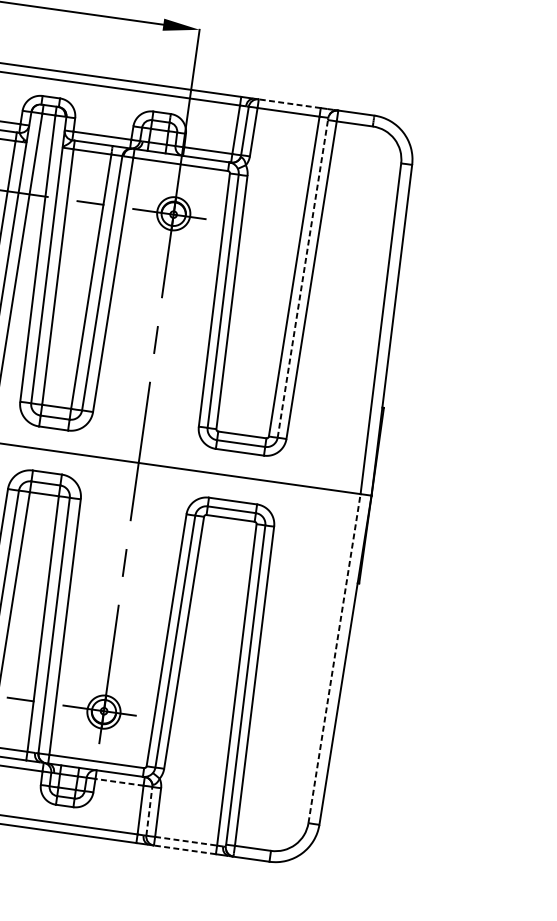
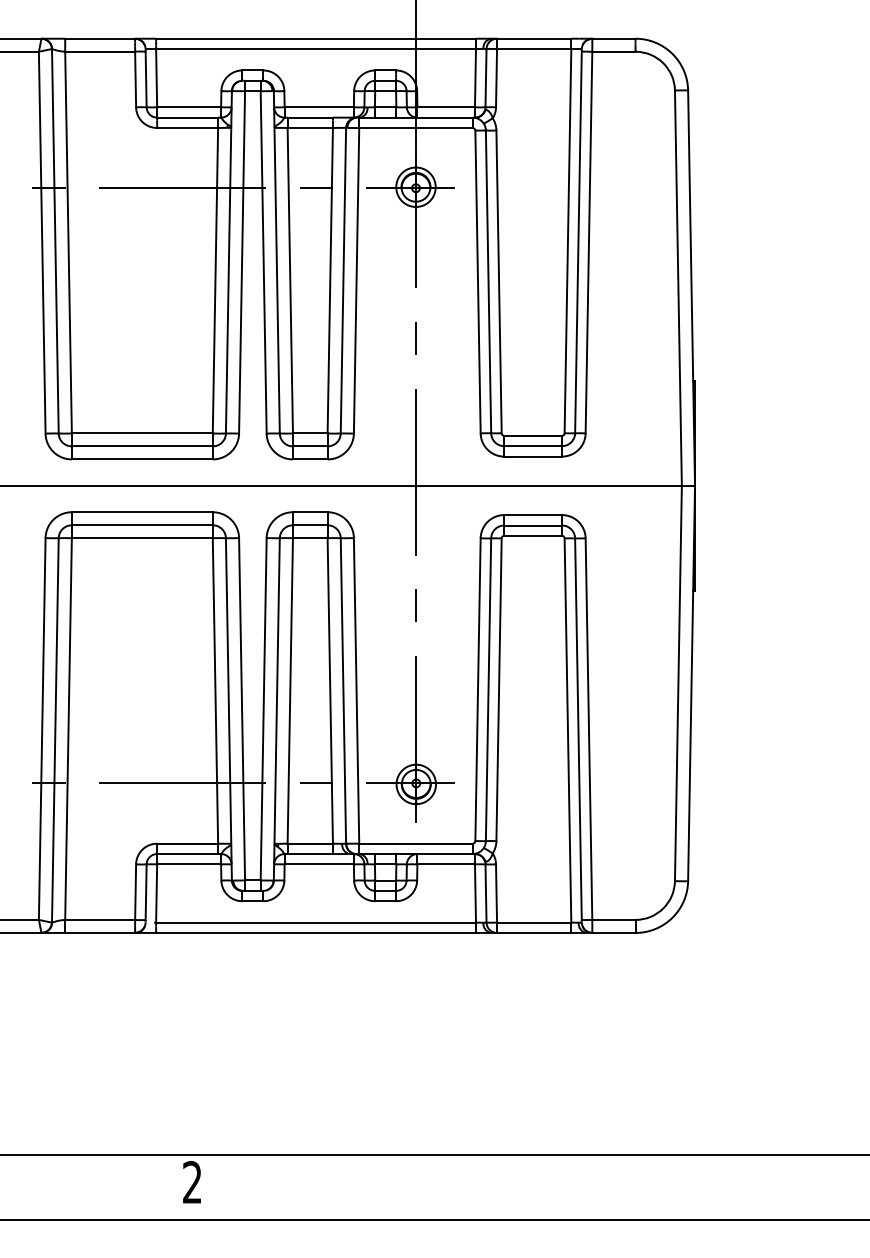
line: (289, 103) -> (533, 38), dashed -> solid
line: (302, 278) -> (578, 242), dashed -> solid
line: (334, 658) -> (678, 683), dashed -> solid
line: (119, 782) -> (446, 864), dashed -> solid
line: (149, 811) -> (486, 893), dashed -> solid
line: (186, 841) -> (534, 922), dashed -> solid
line: (184, 849) -> (533, 932), dashed -> solid

